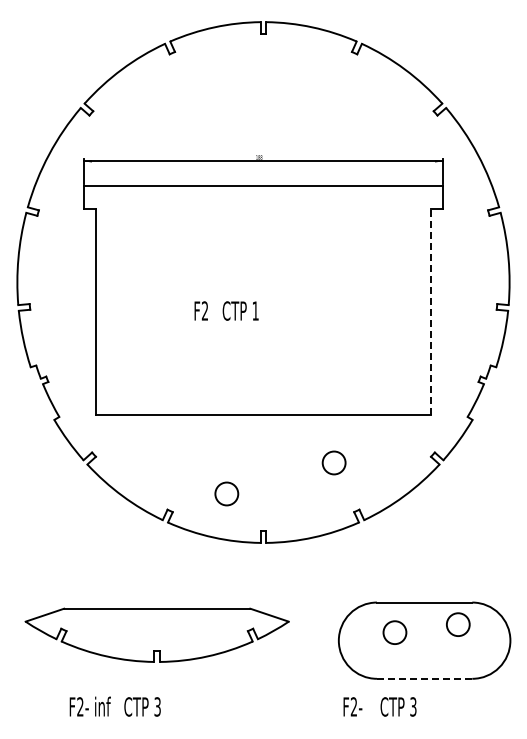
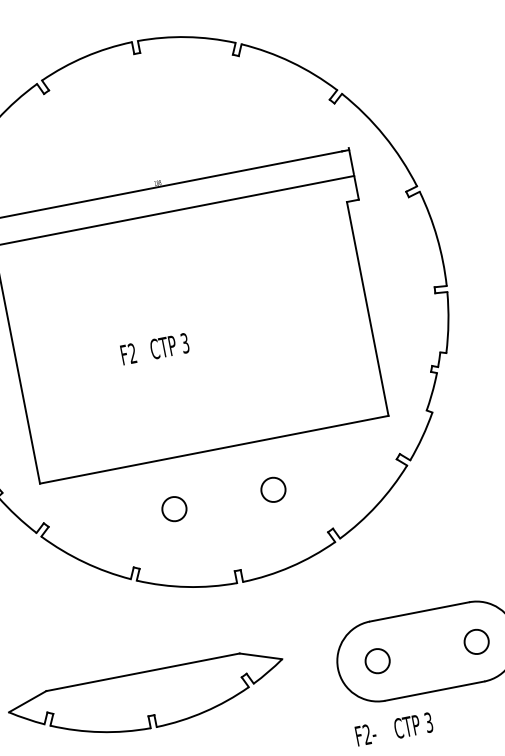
text: (255, 310) -> (184, 342), 1 -> 3
line: (431, 312) -> (368, 309), dashed -> solid
circle: (333, 462) -> (272, 489), moved
circle: (226, 493) -> (174, 508), moved
circle: (458, 624) -> (476, 641), moved
circle: (394, 632) -> (377, 661), moved
line: (424, 678) -> (434, 690), dashed -> solid

